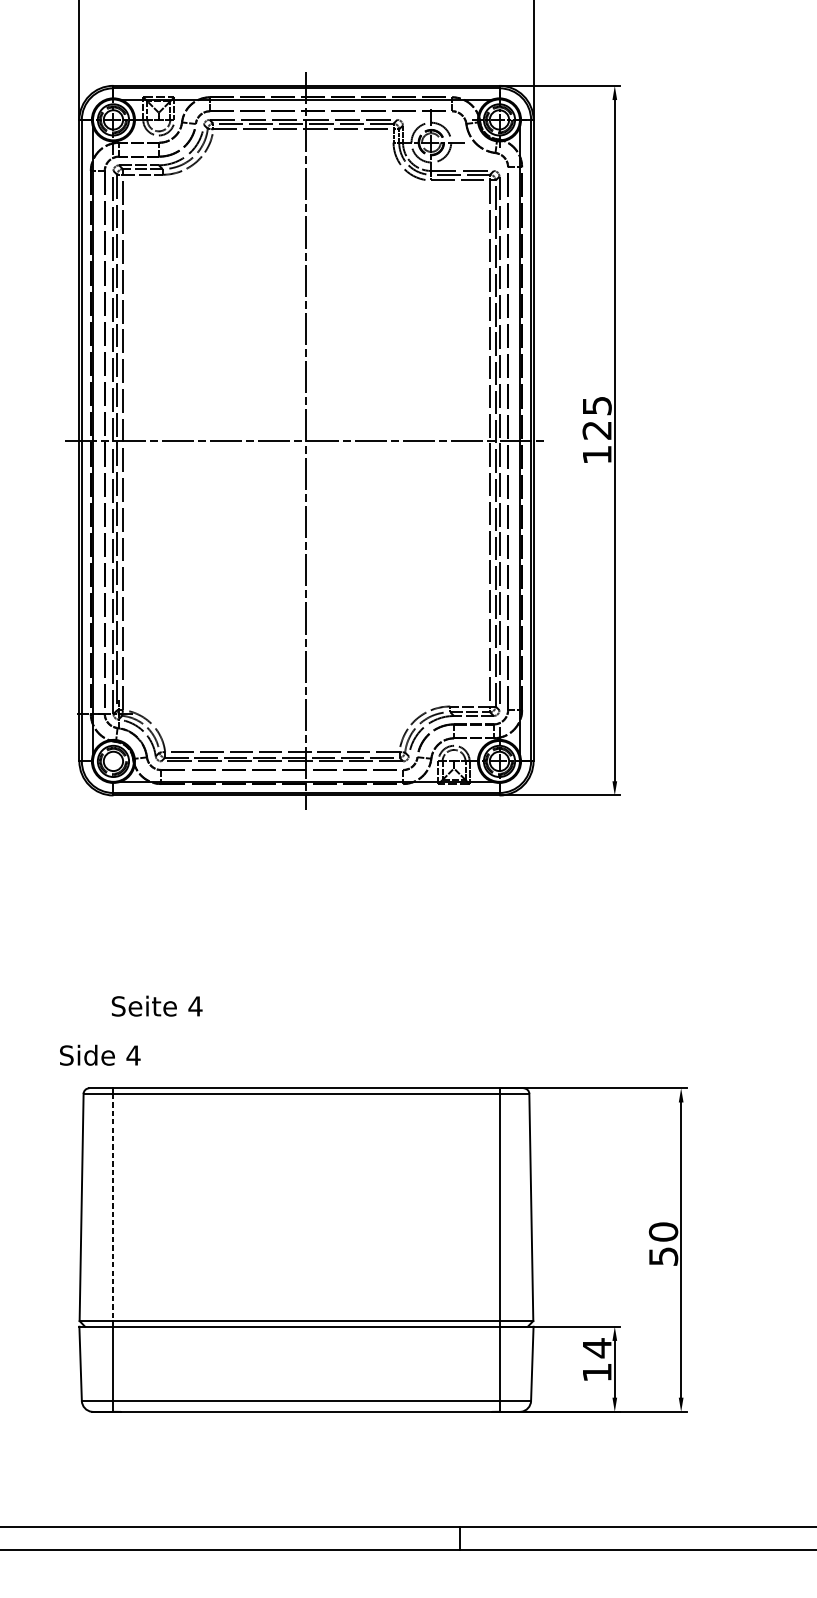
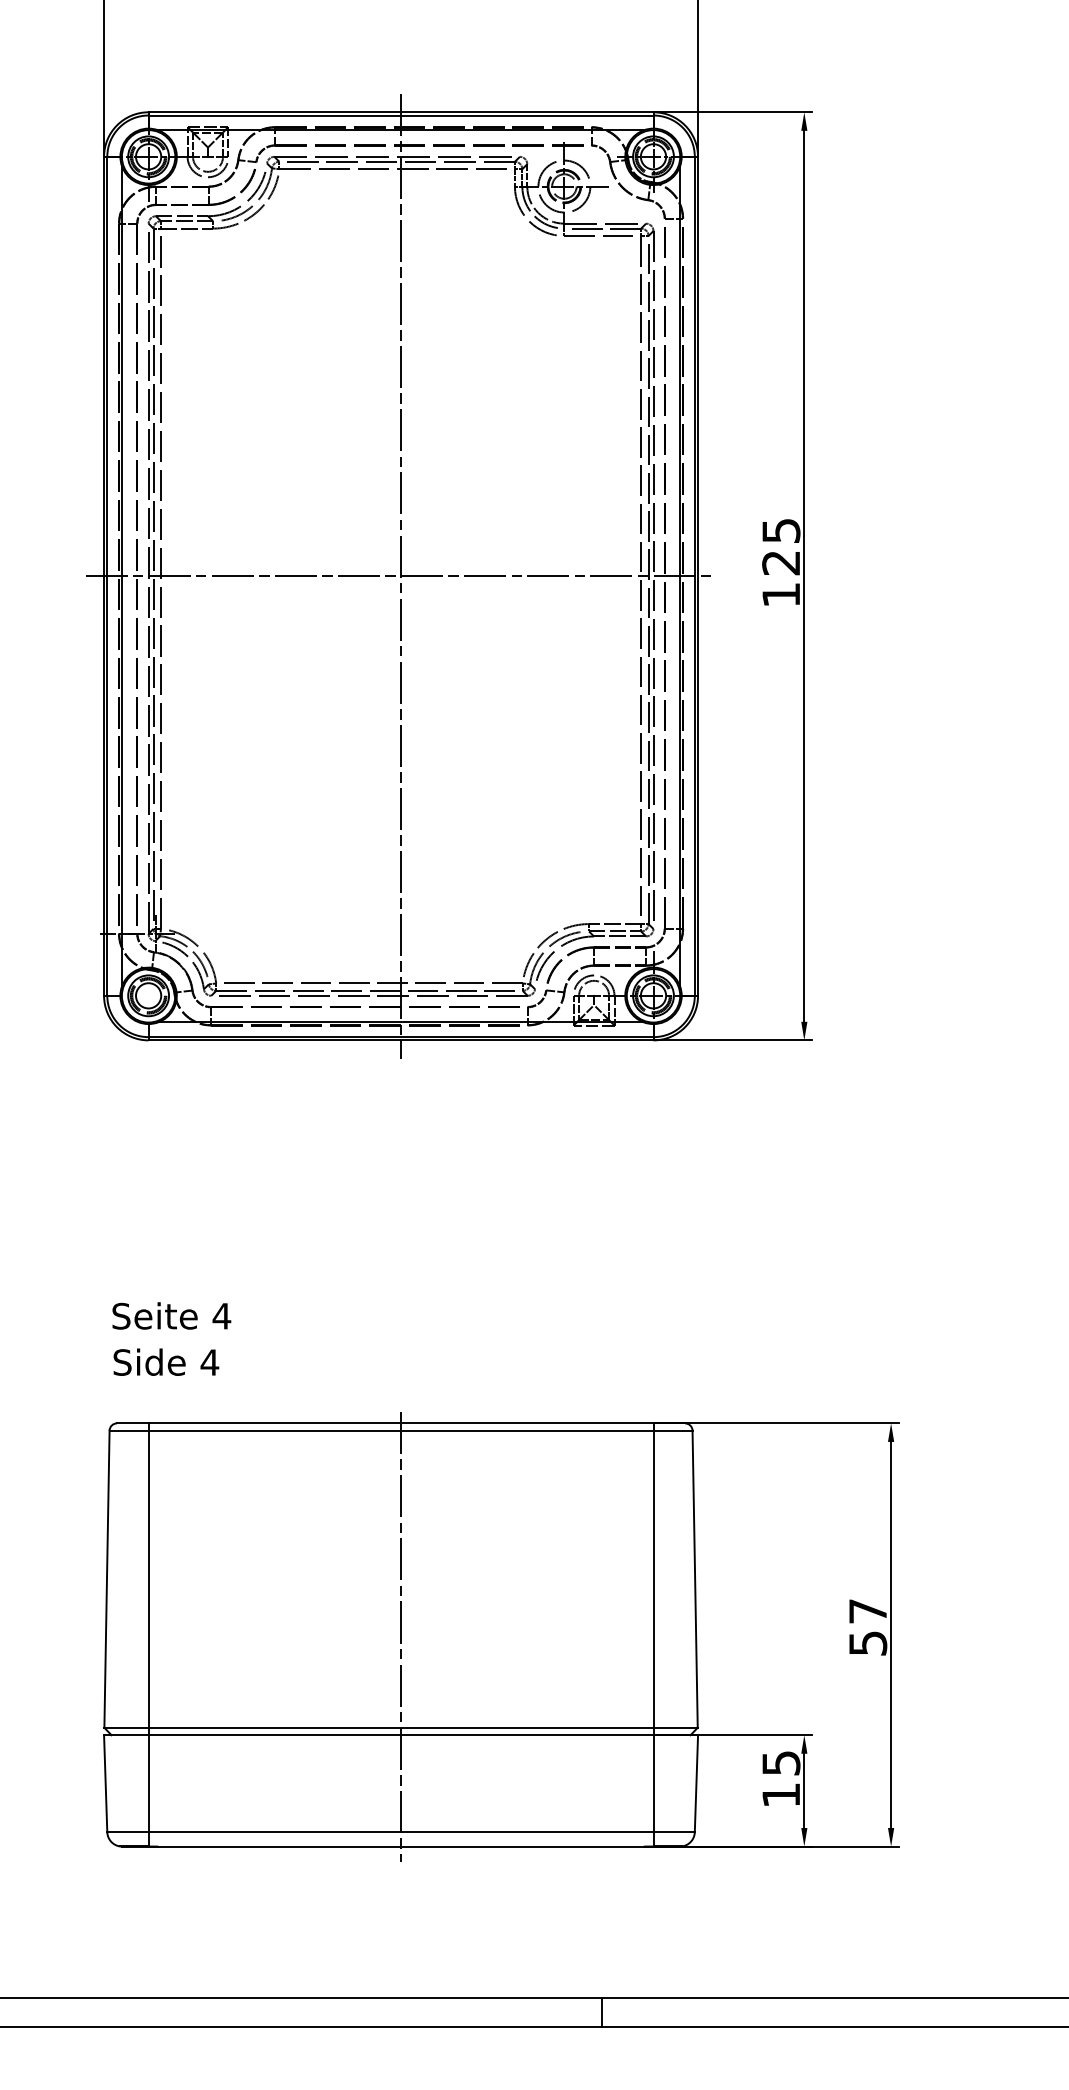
text: (156, 1005) -> (171, 1315), moved
text: (100, 1054) -> (166, 1361), moved
line: (113, 1207) -> (148, 1579), dashed -> solid
text: (663, 1231) -> (867, 1610), 50 -> 57
line: (306, 1252) -> (401, 1637), added
text: (597, 1348) -> (781, 1763), 14 -> 15

